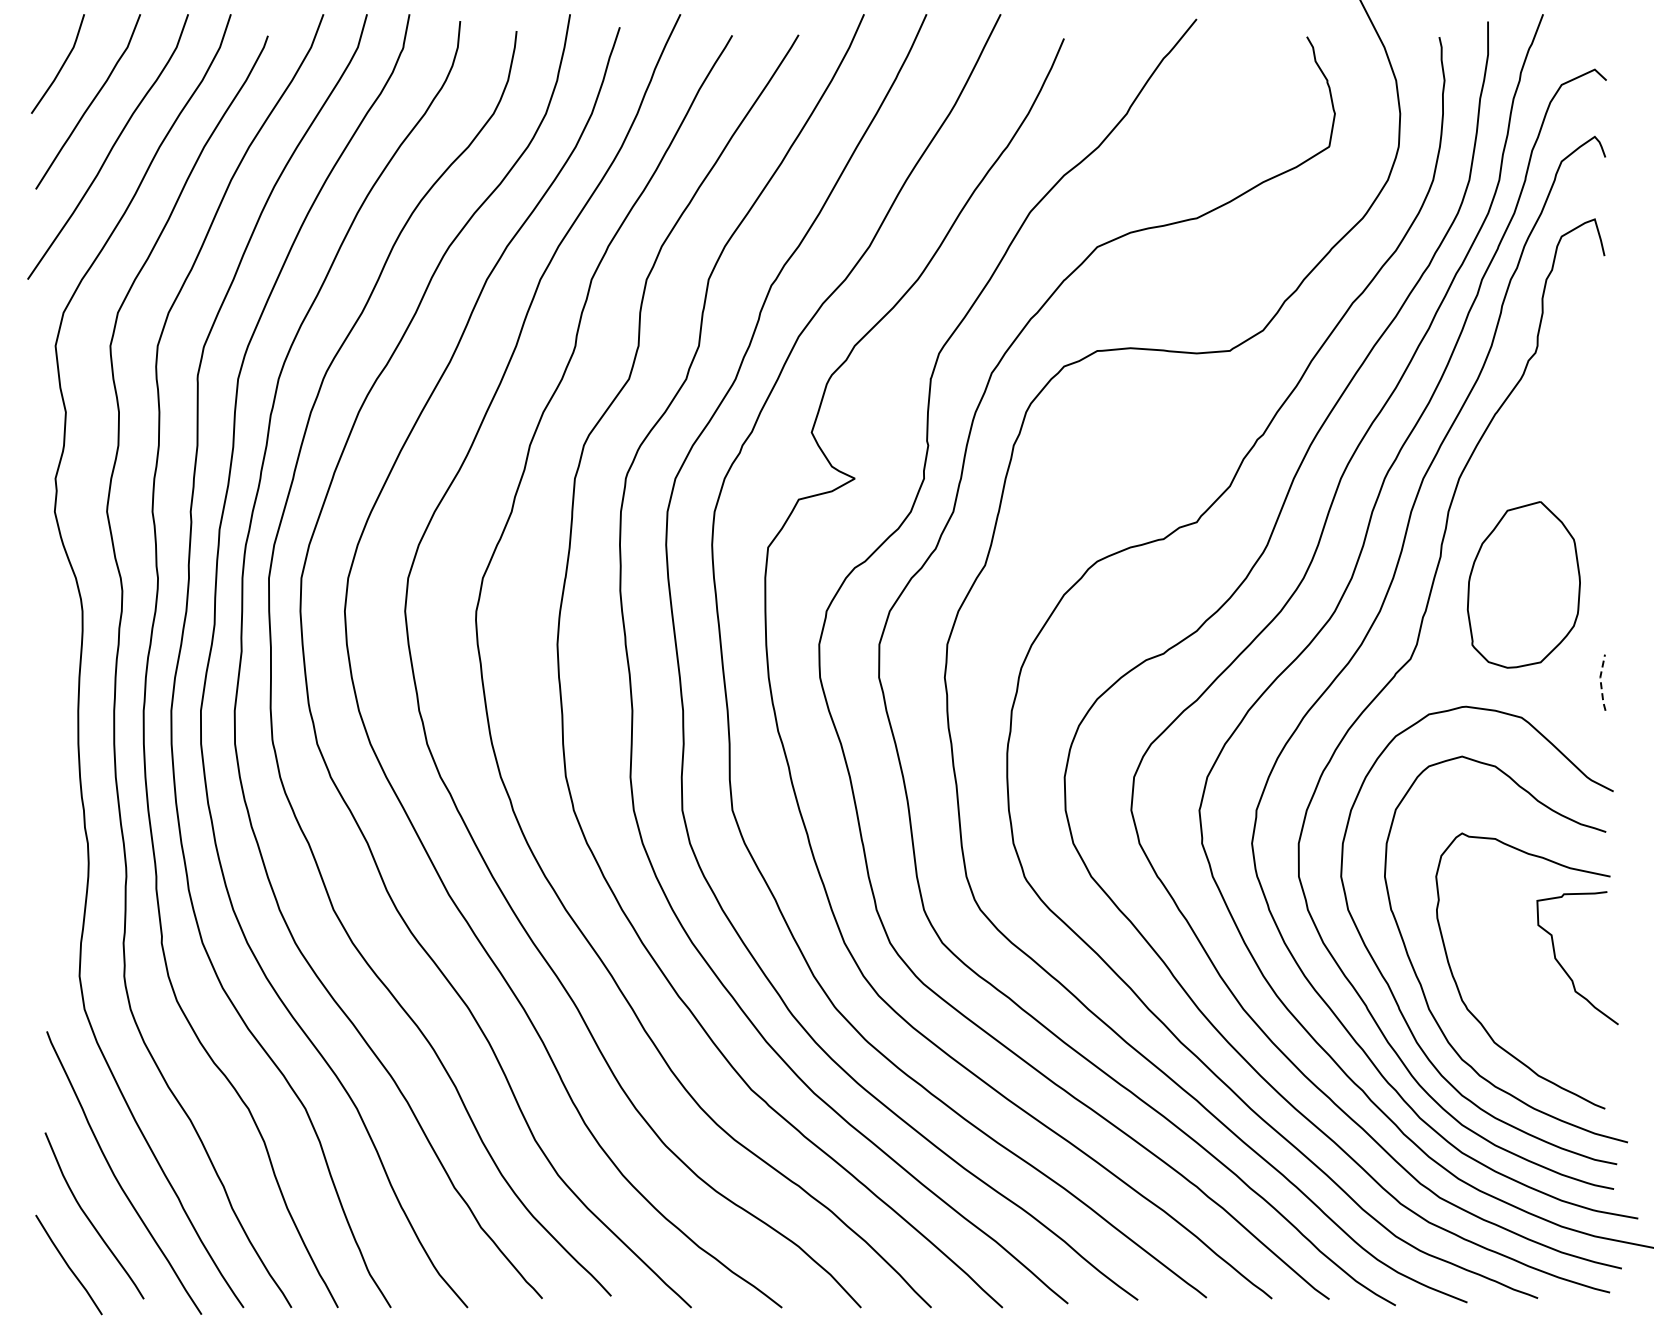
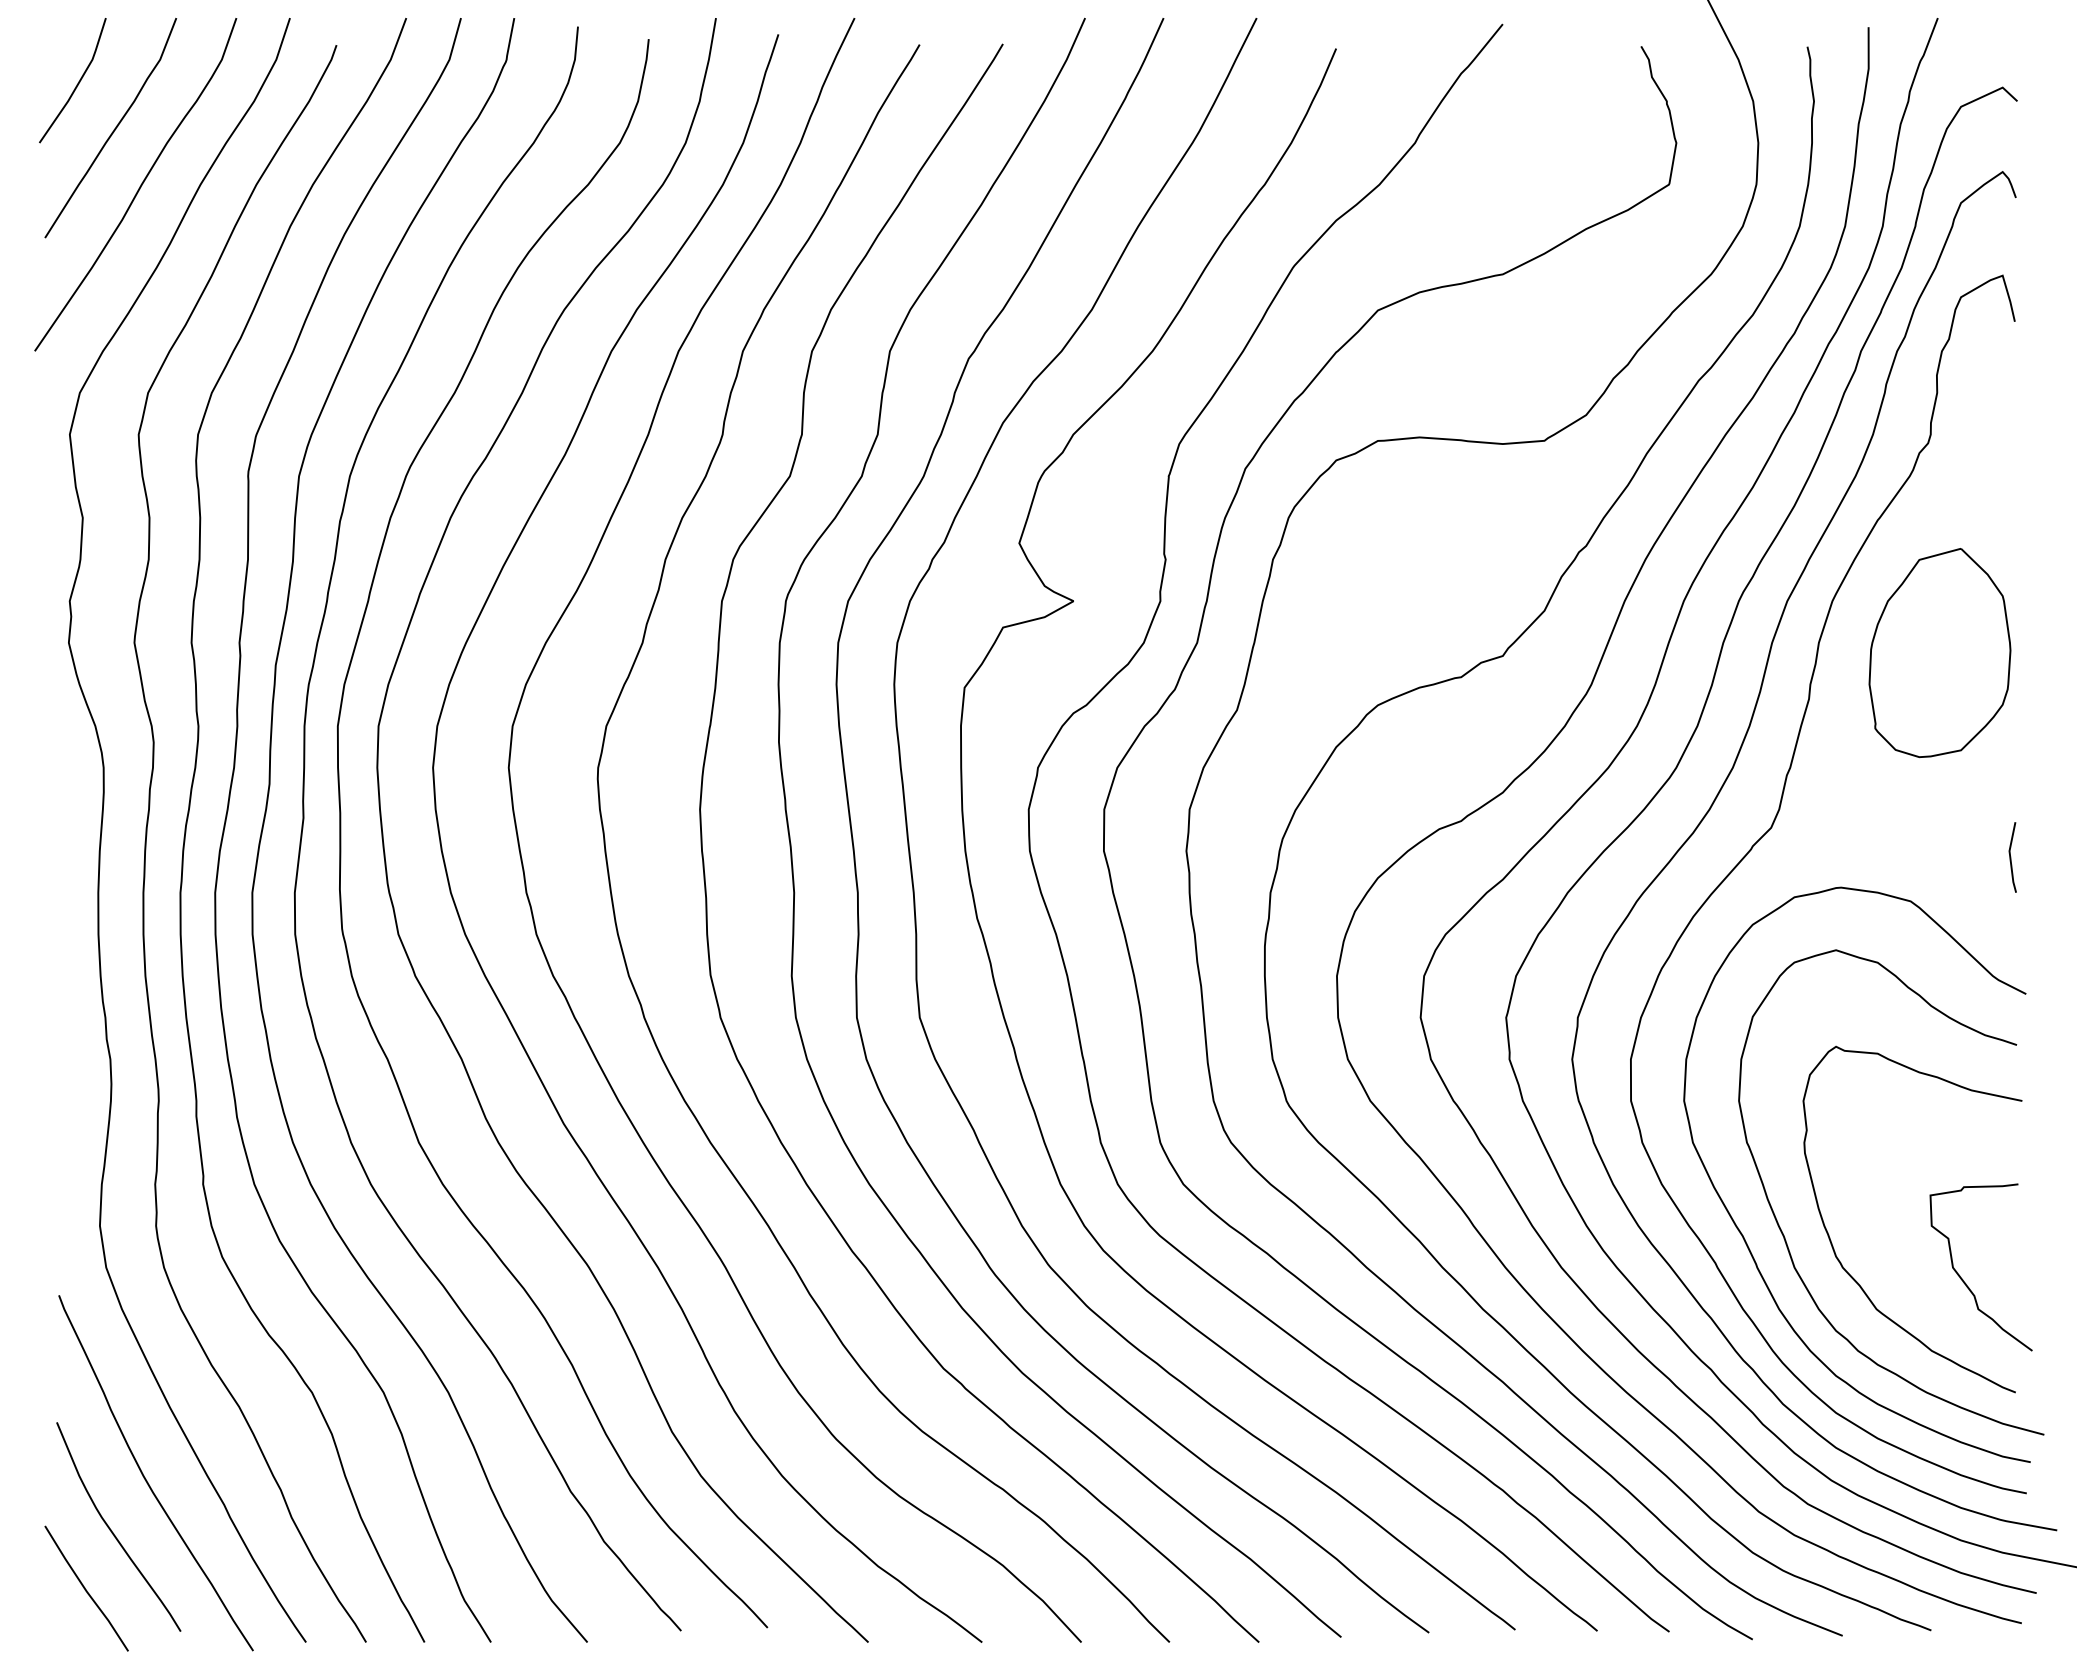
part: (1523, 584) -> (1939, 652), moved
line: (1600, 682) -> (2009, 857), dashed -> solid
curve: (1564, 968) -> (1964, 1280), moved

